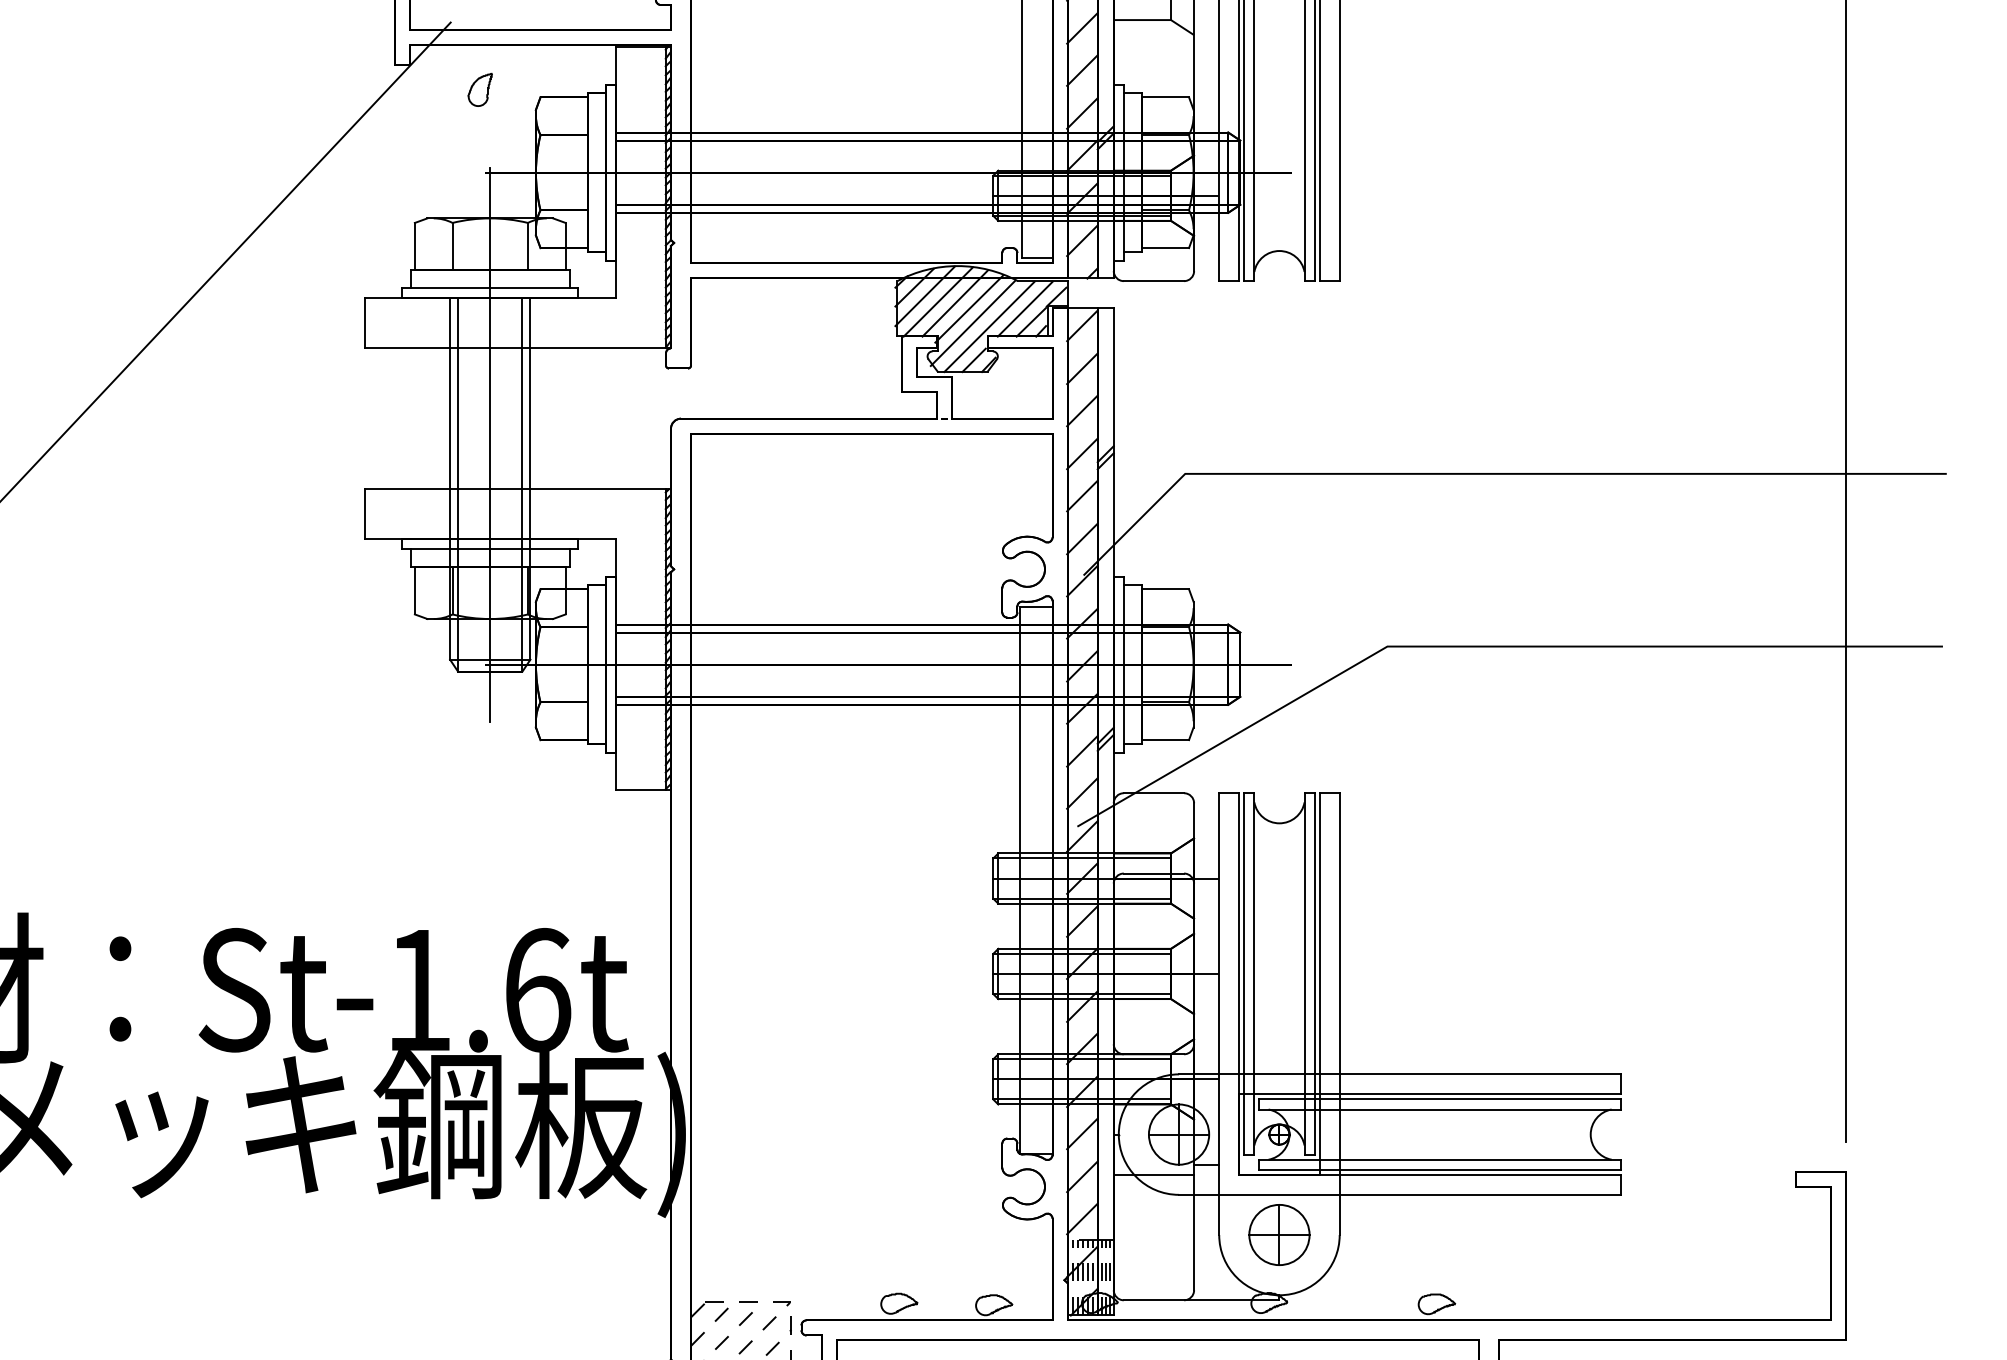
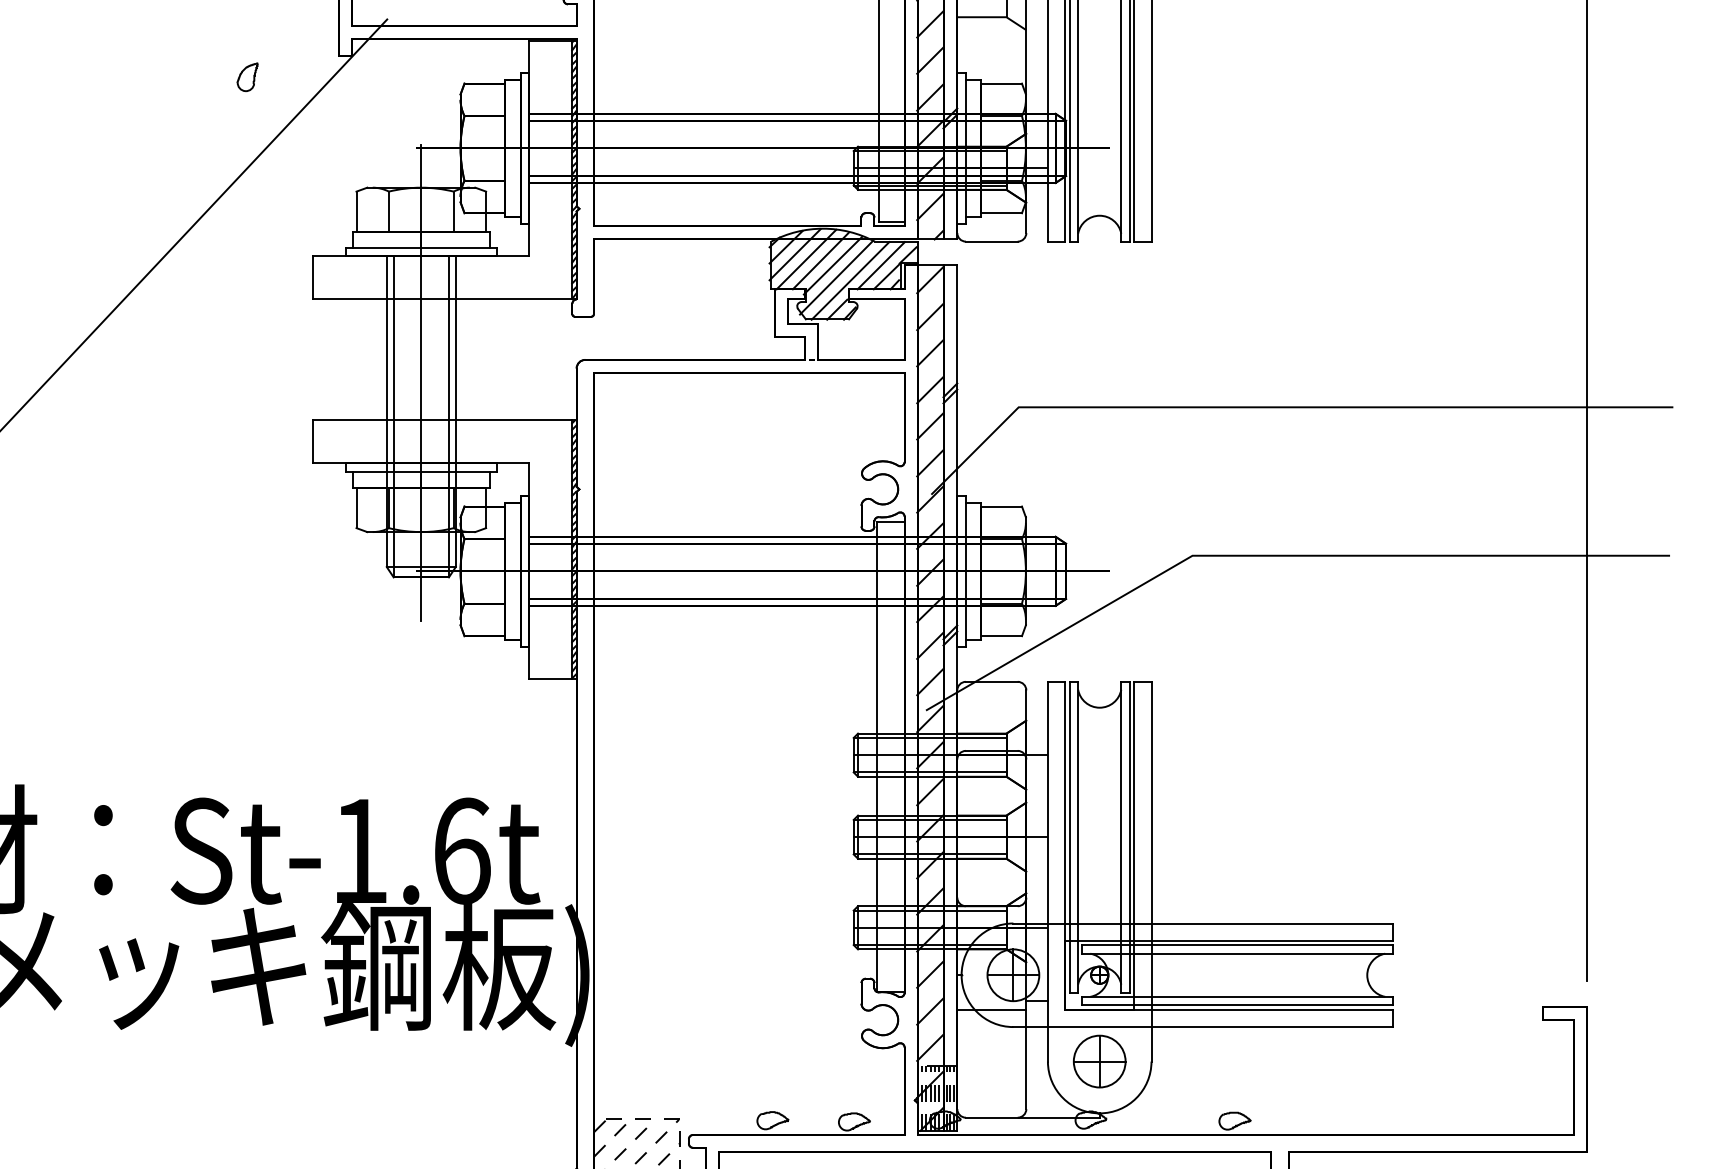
part: (479, 89) -> (247, 76), moved

